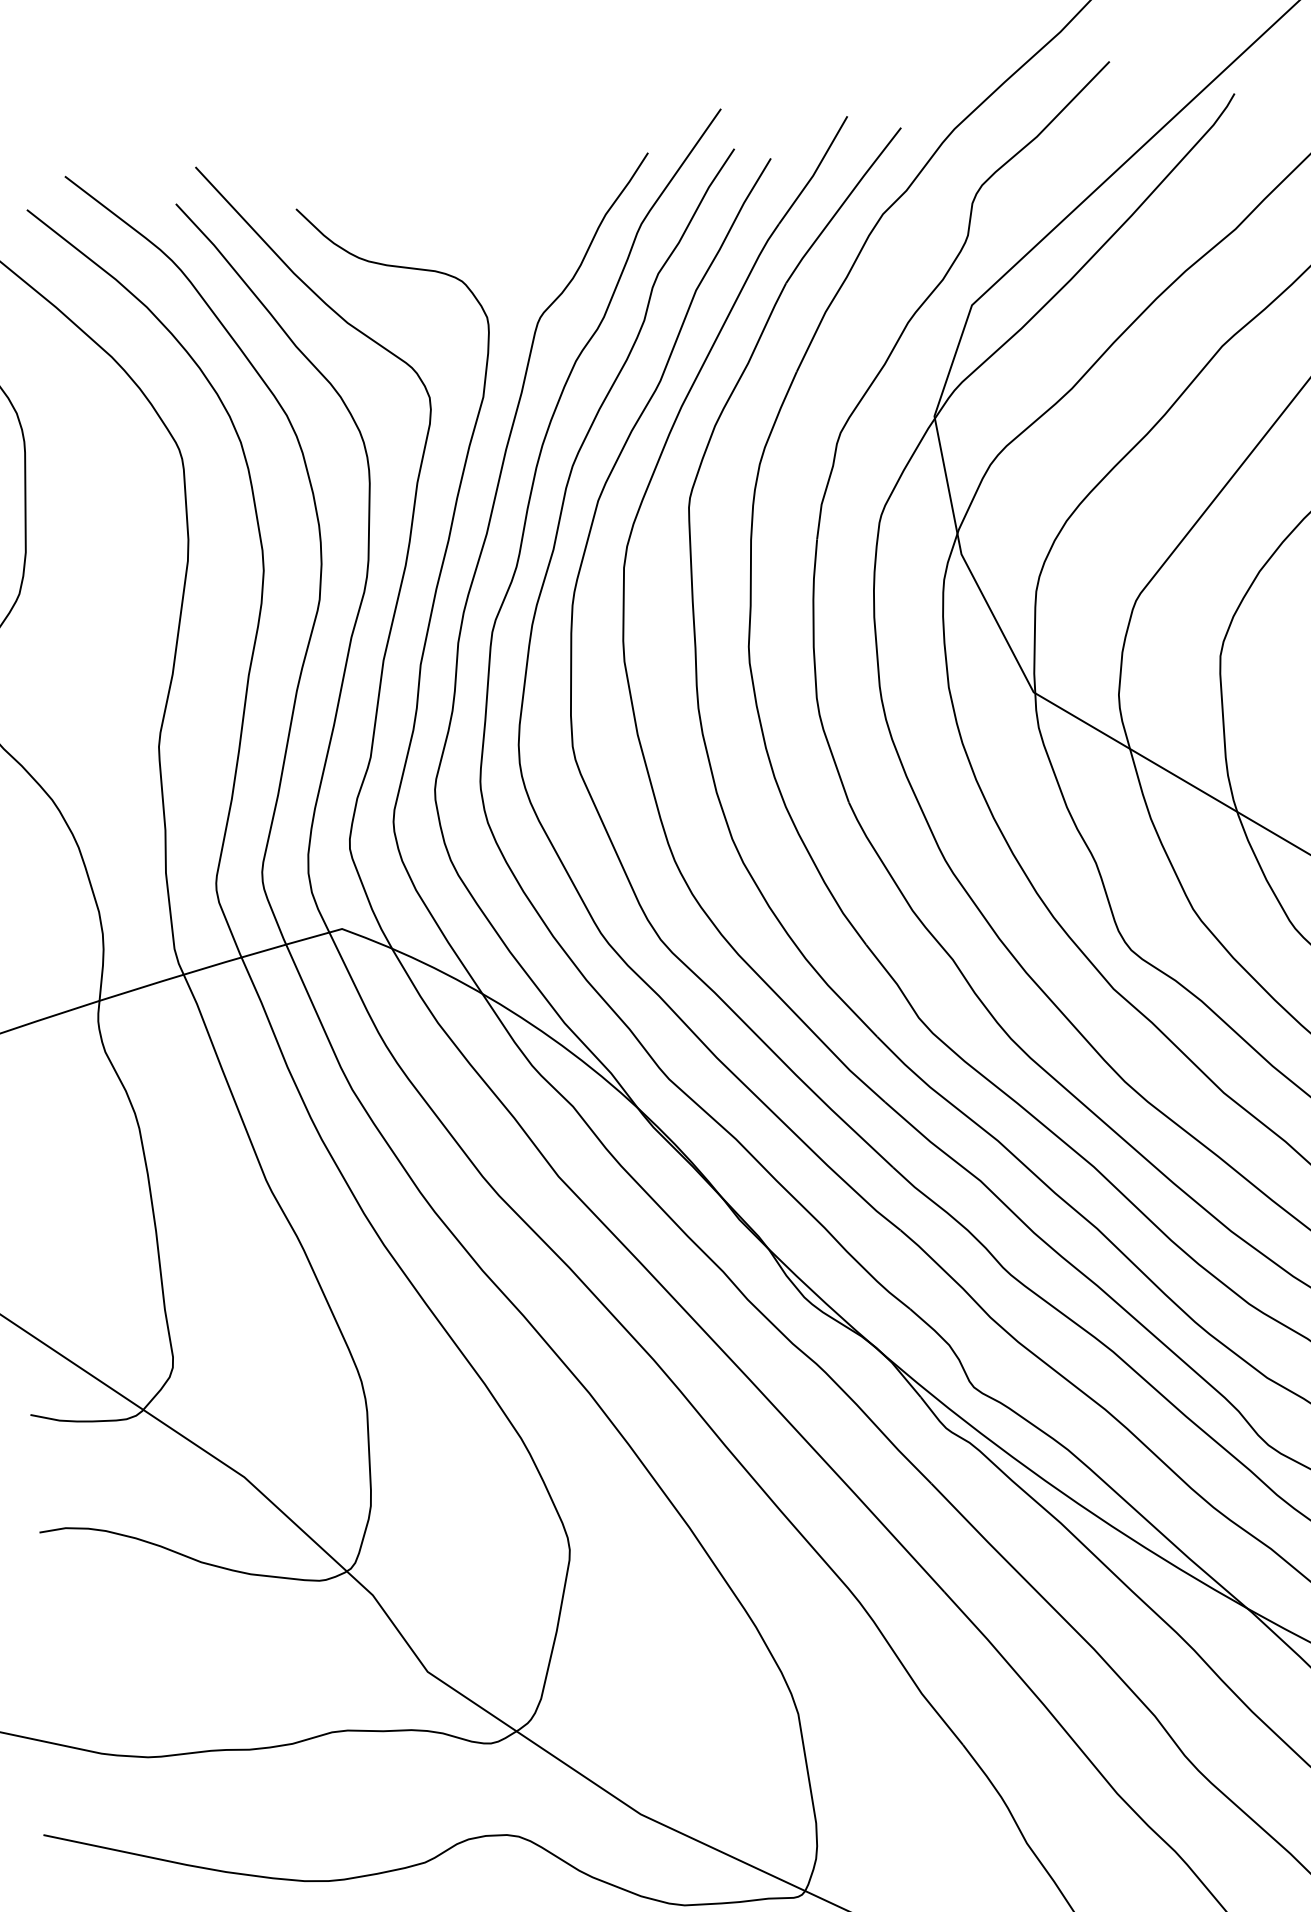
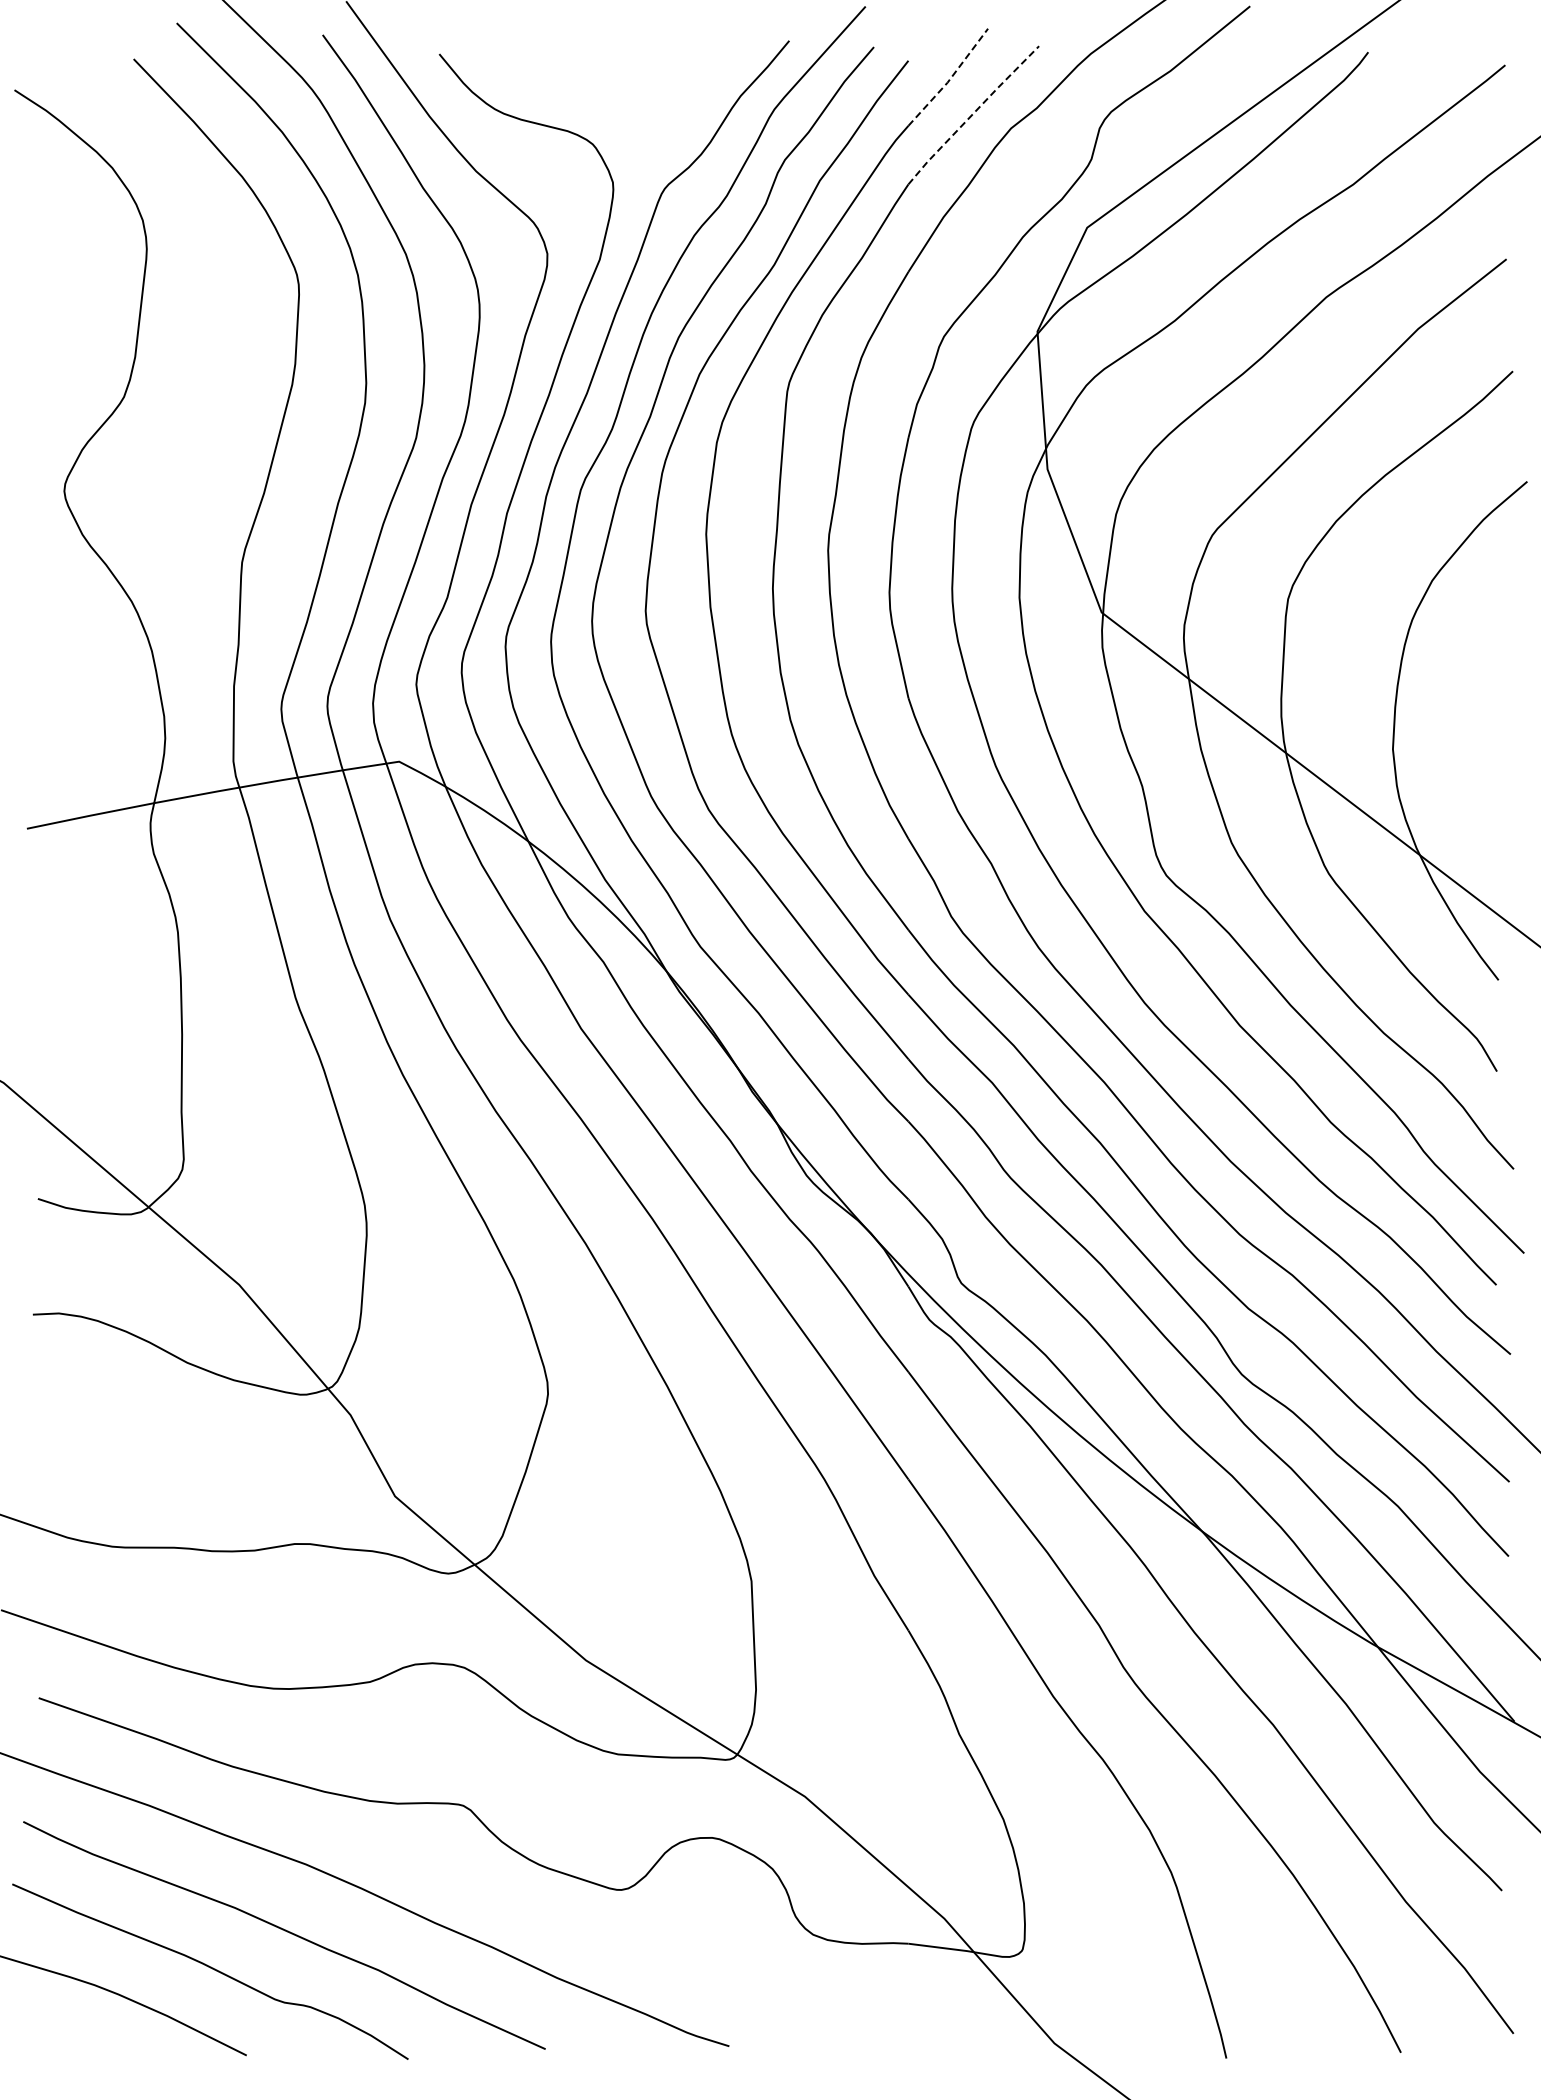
line: (814, 172) -> (949, 79), solid -> dashed
line: (842, 204) -> (972, 114), solid -> dashed

